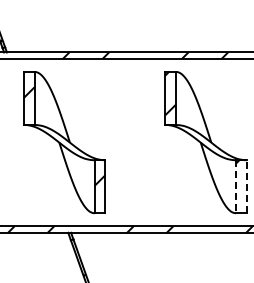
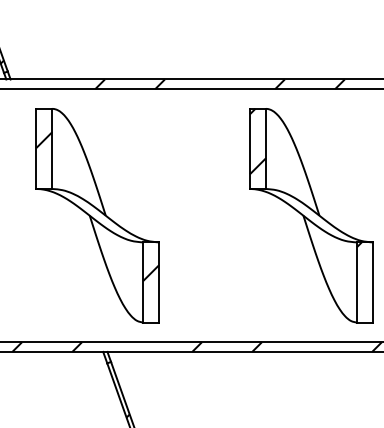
line: (236, 186) -> (357, 281), dashed -> solid
line: (246, 186) -> (372, 281), dashed -> solid

